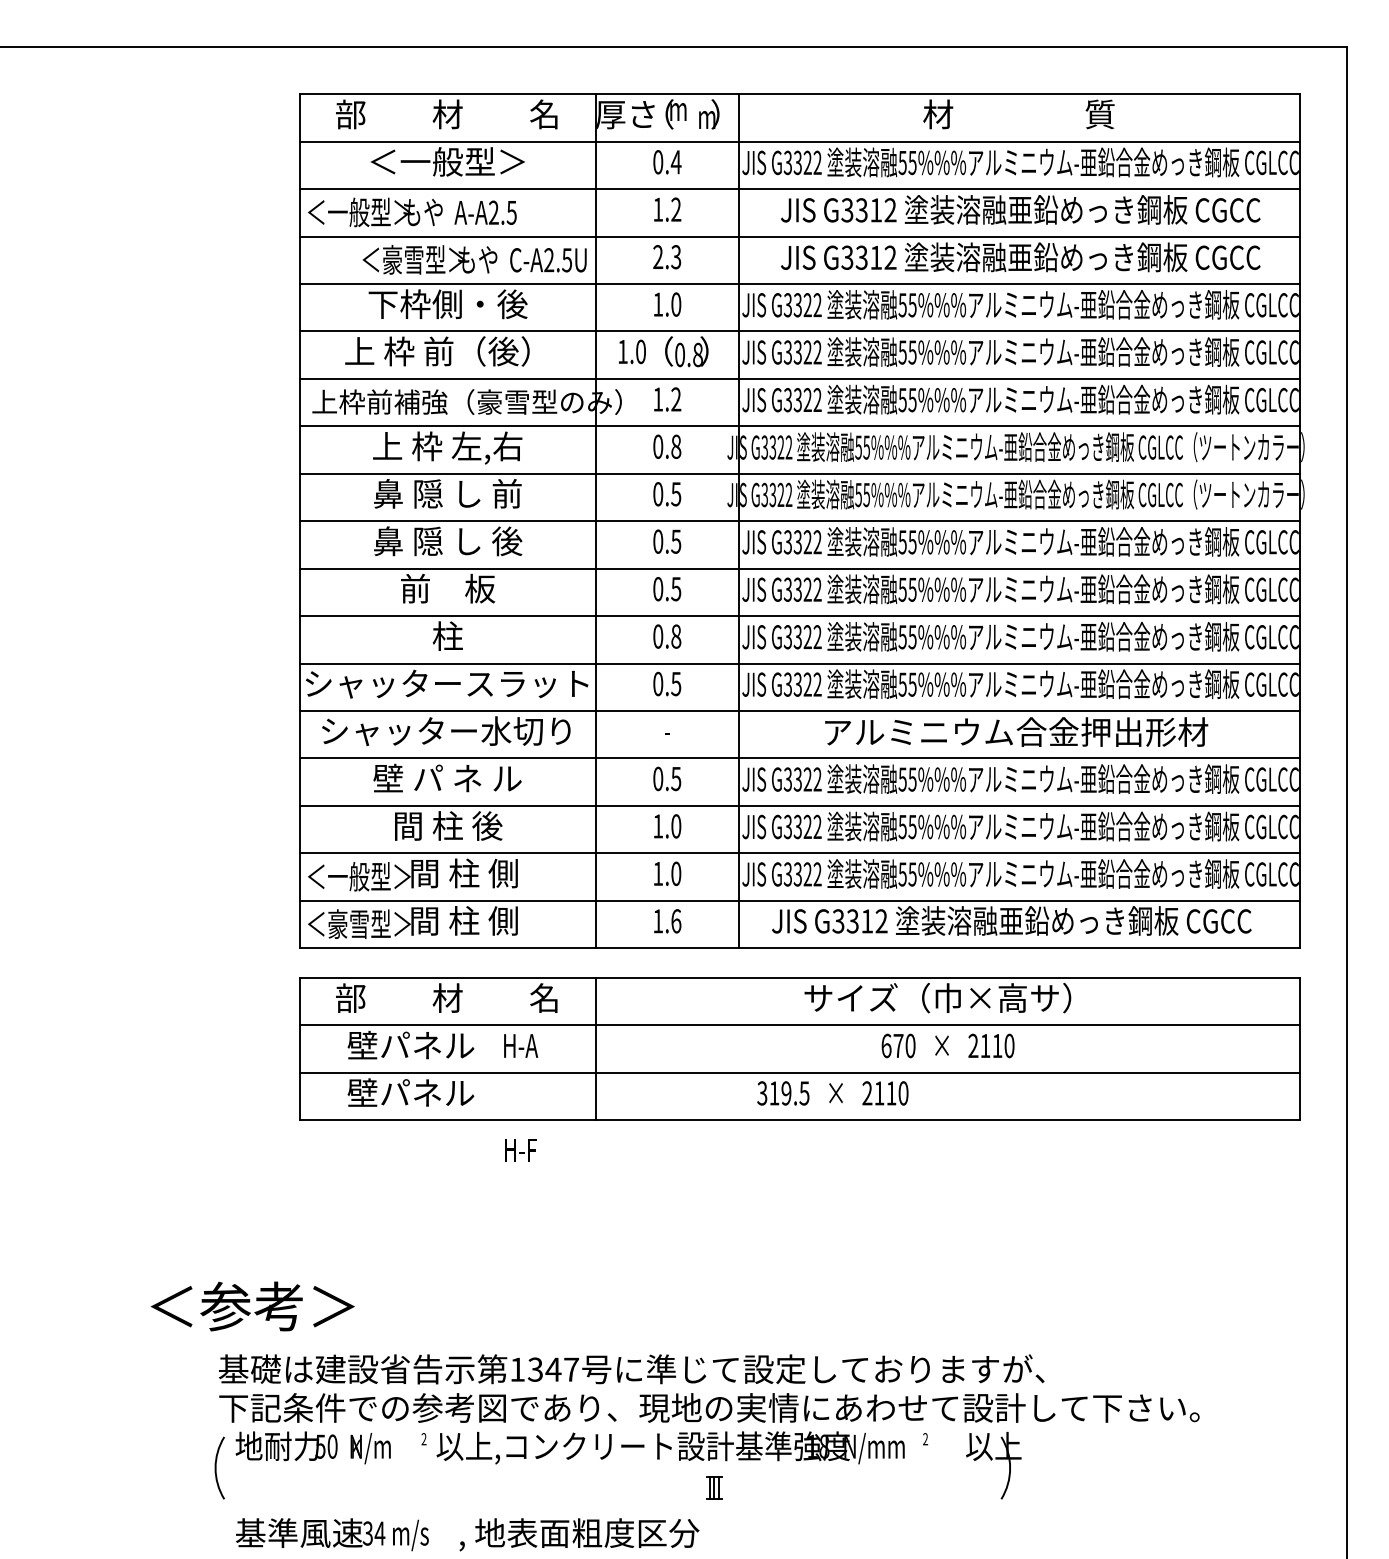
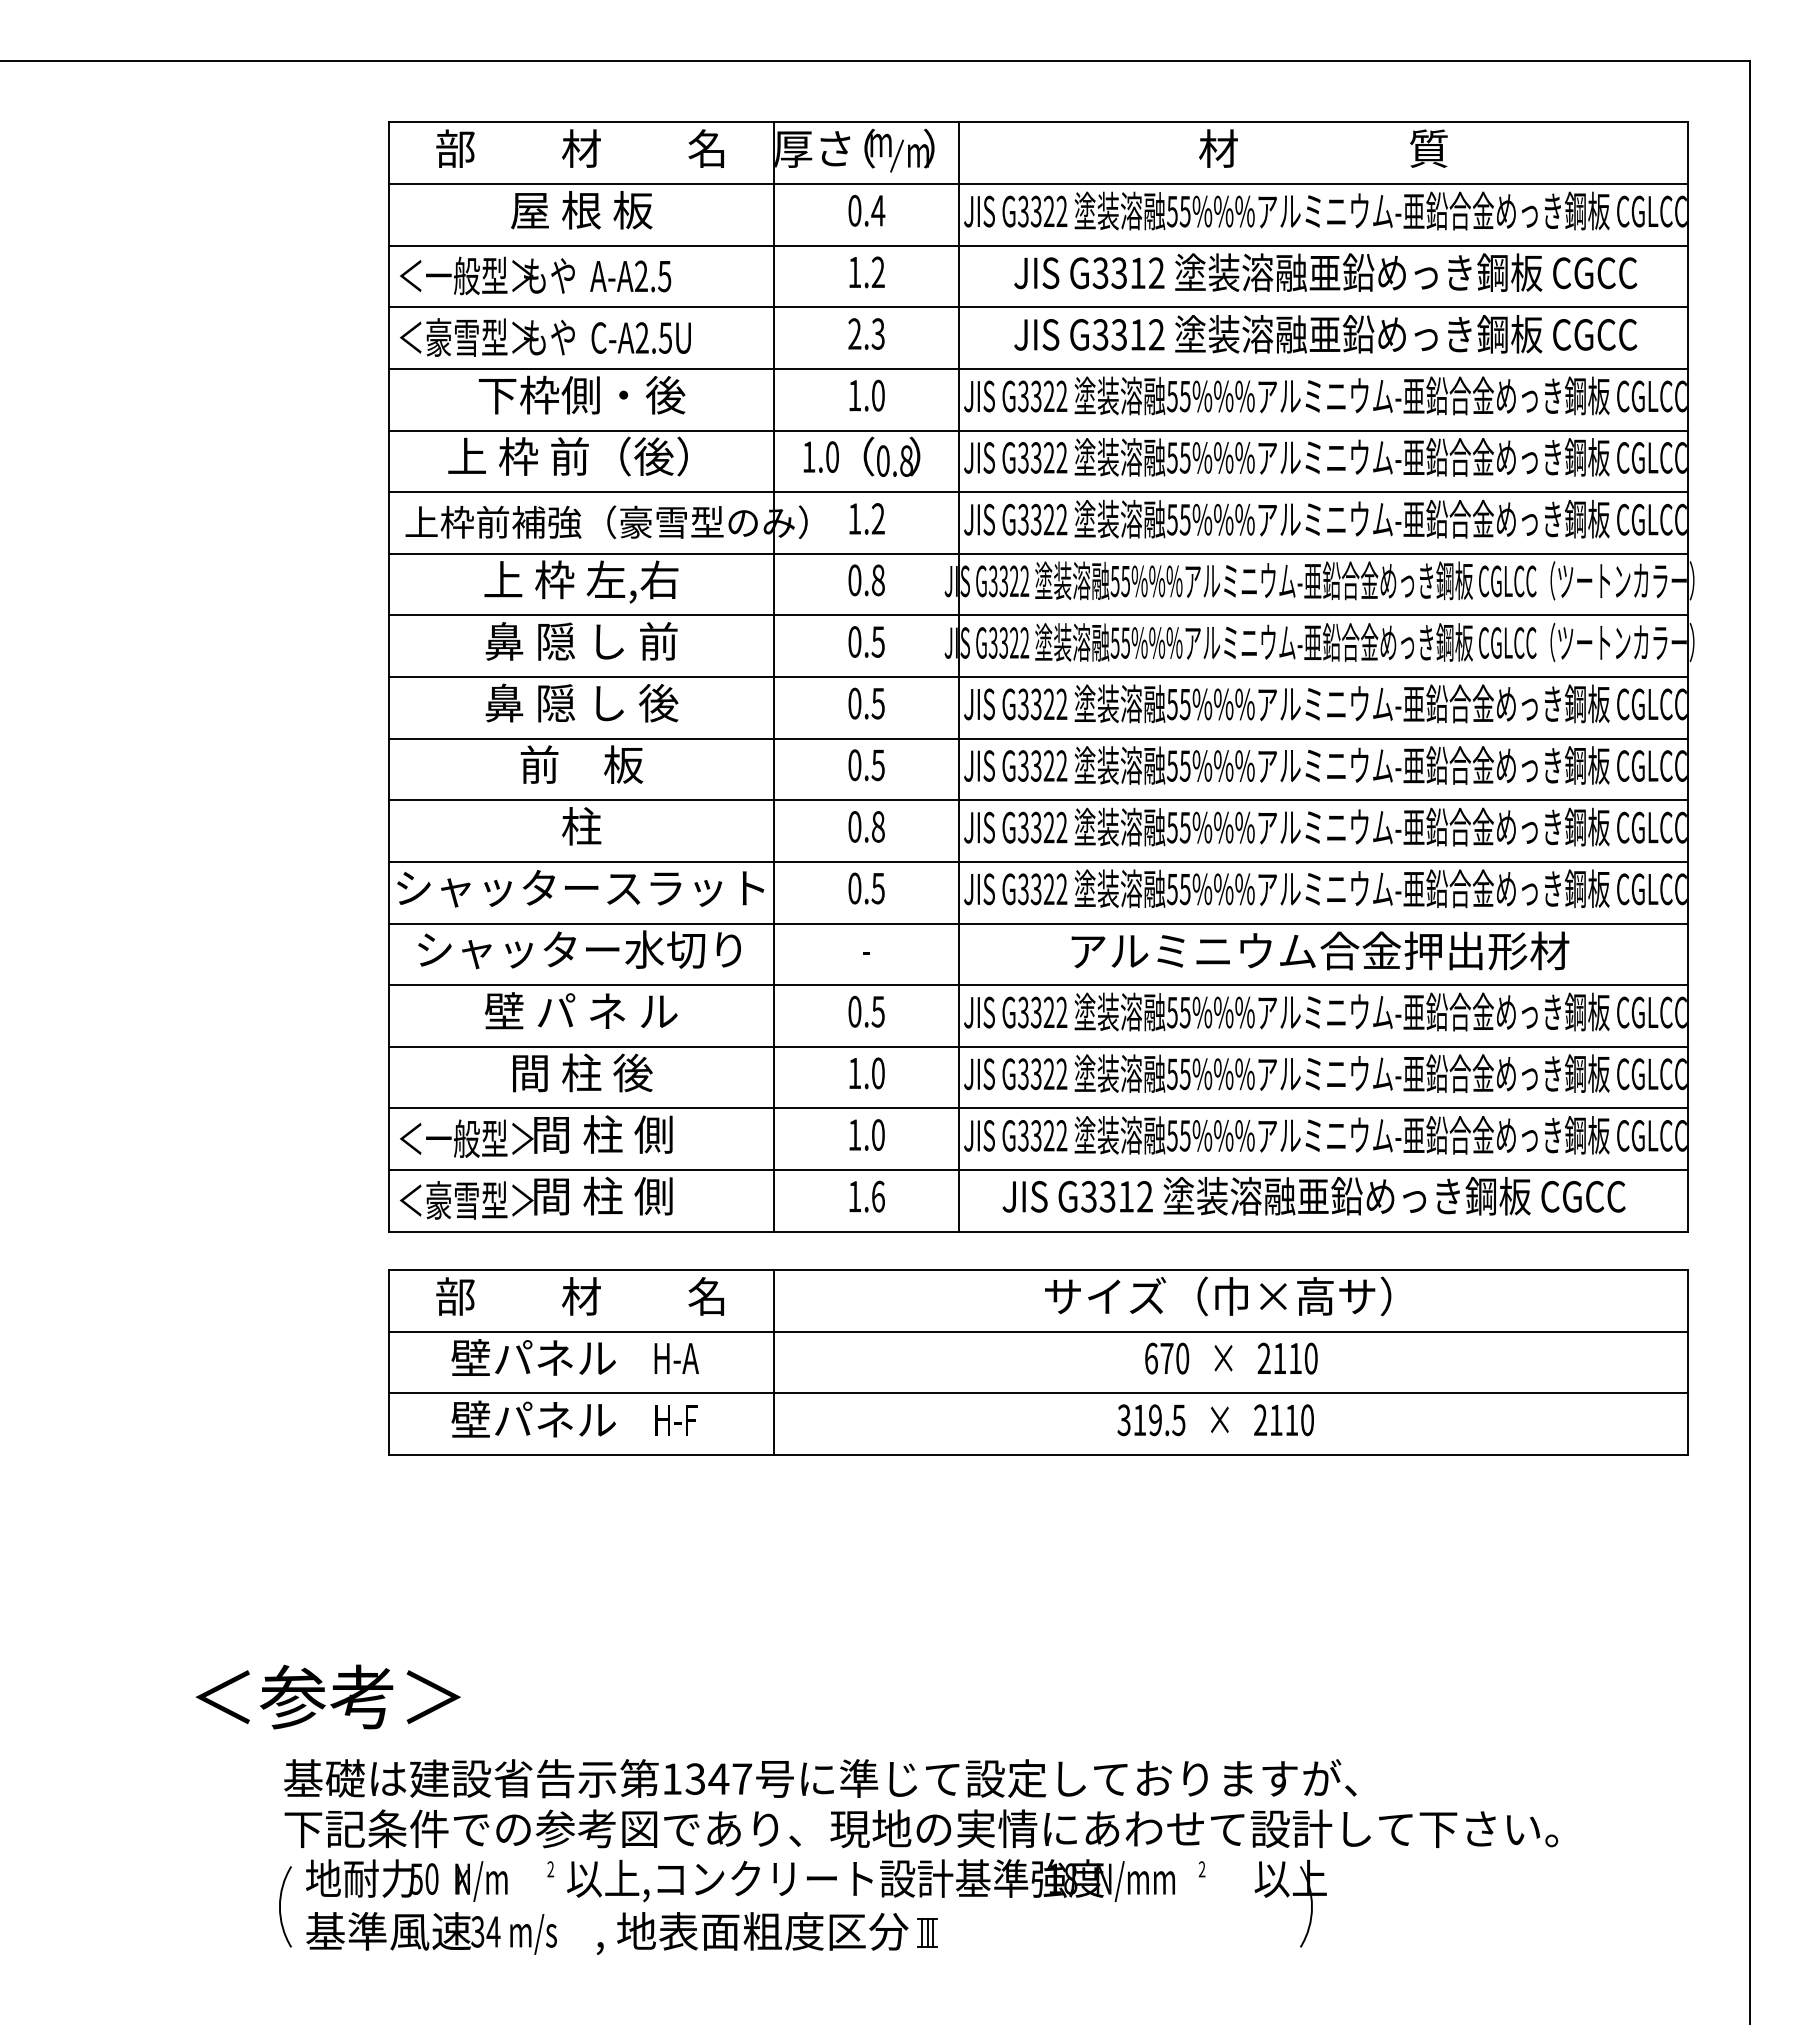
line: (691, 119) -> (897, 155), added
text: (447, 162) -> (581, 210), ＜一般型＞ -> 屋 根 板
text: (474, 259) -> (545, 337), moved
text: (832, 1093) -> (1215, 1420), moved
text: (520, 1150) -> (676, 1420), moved
text: (467, 1534) -> (607, 1933), moved

